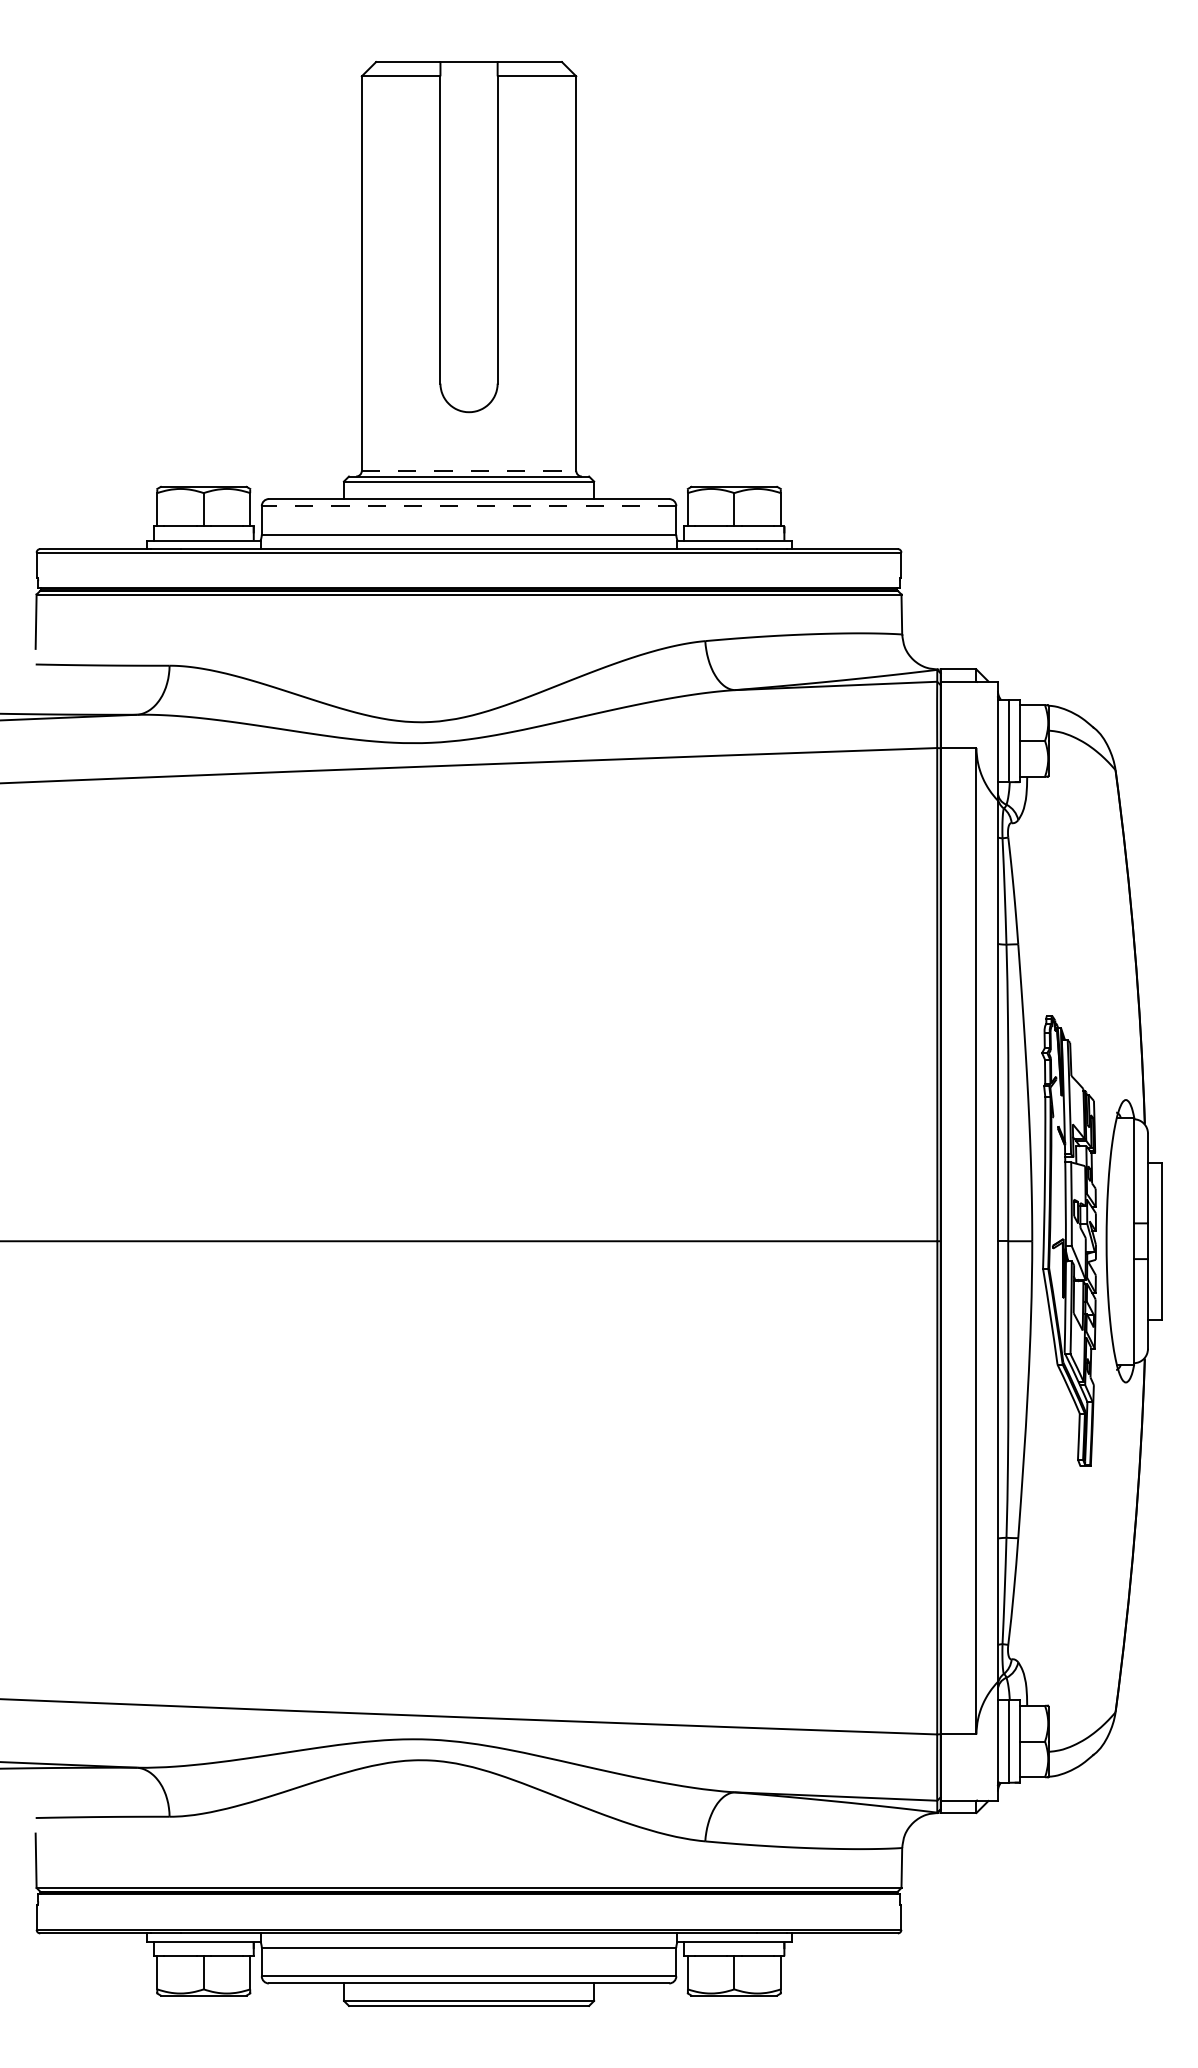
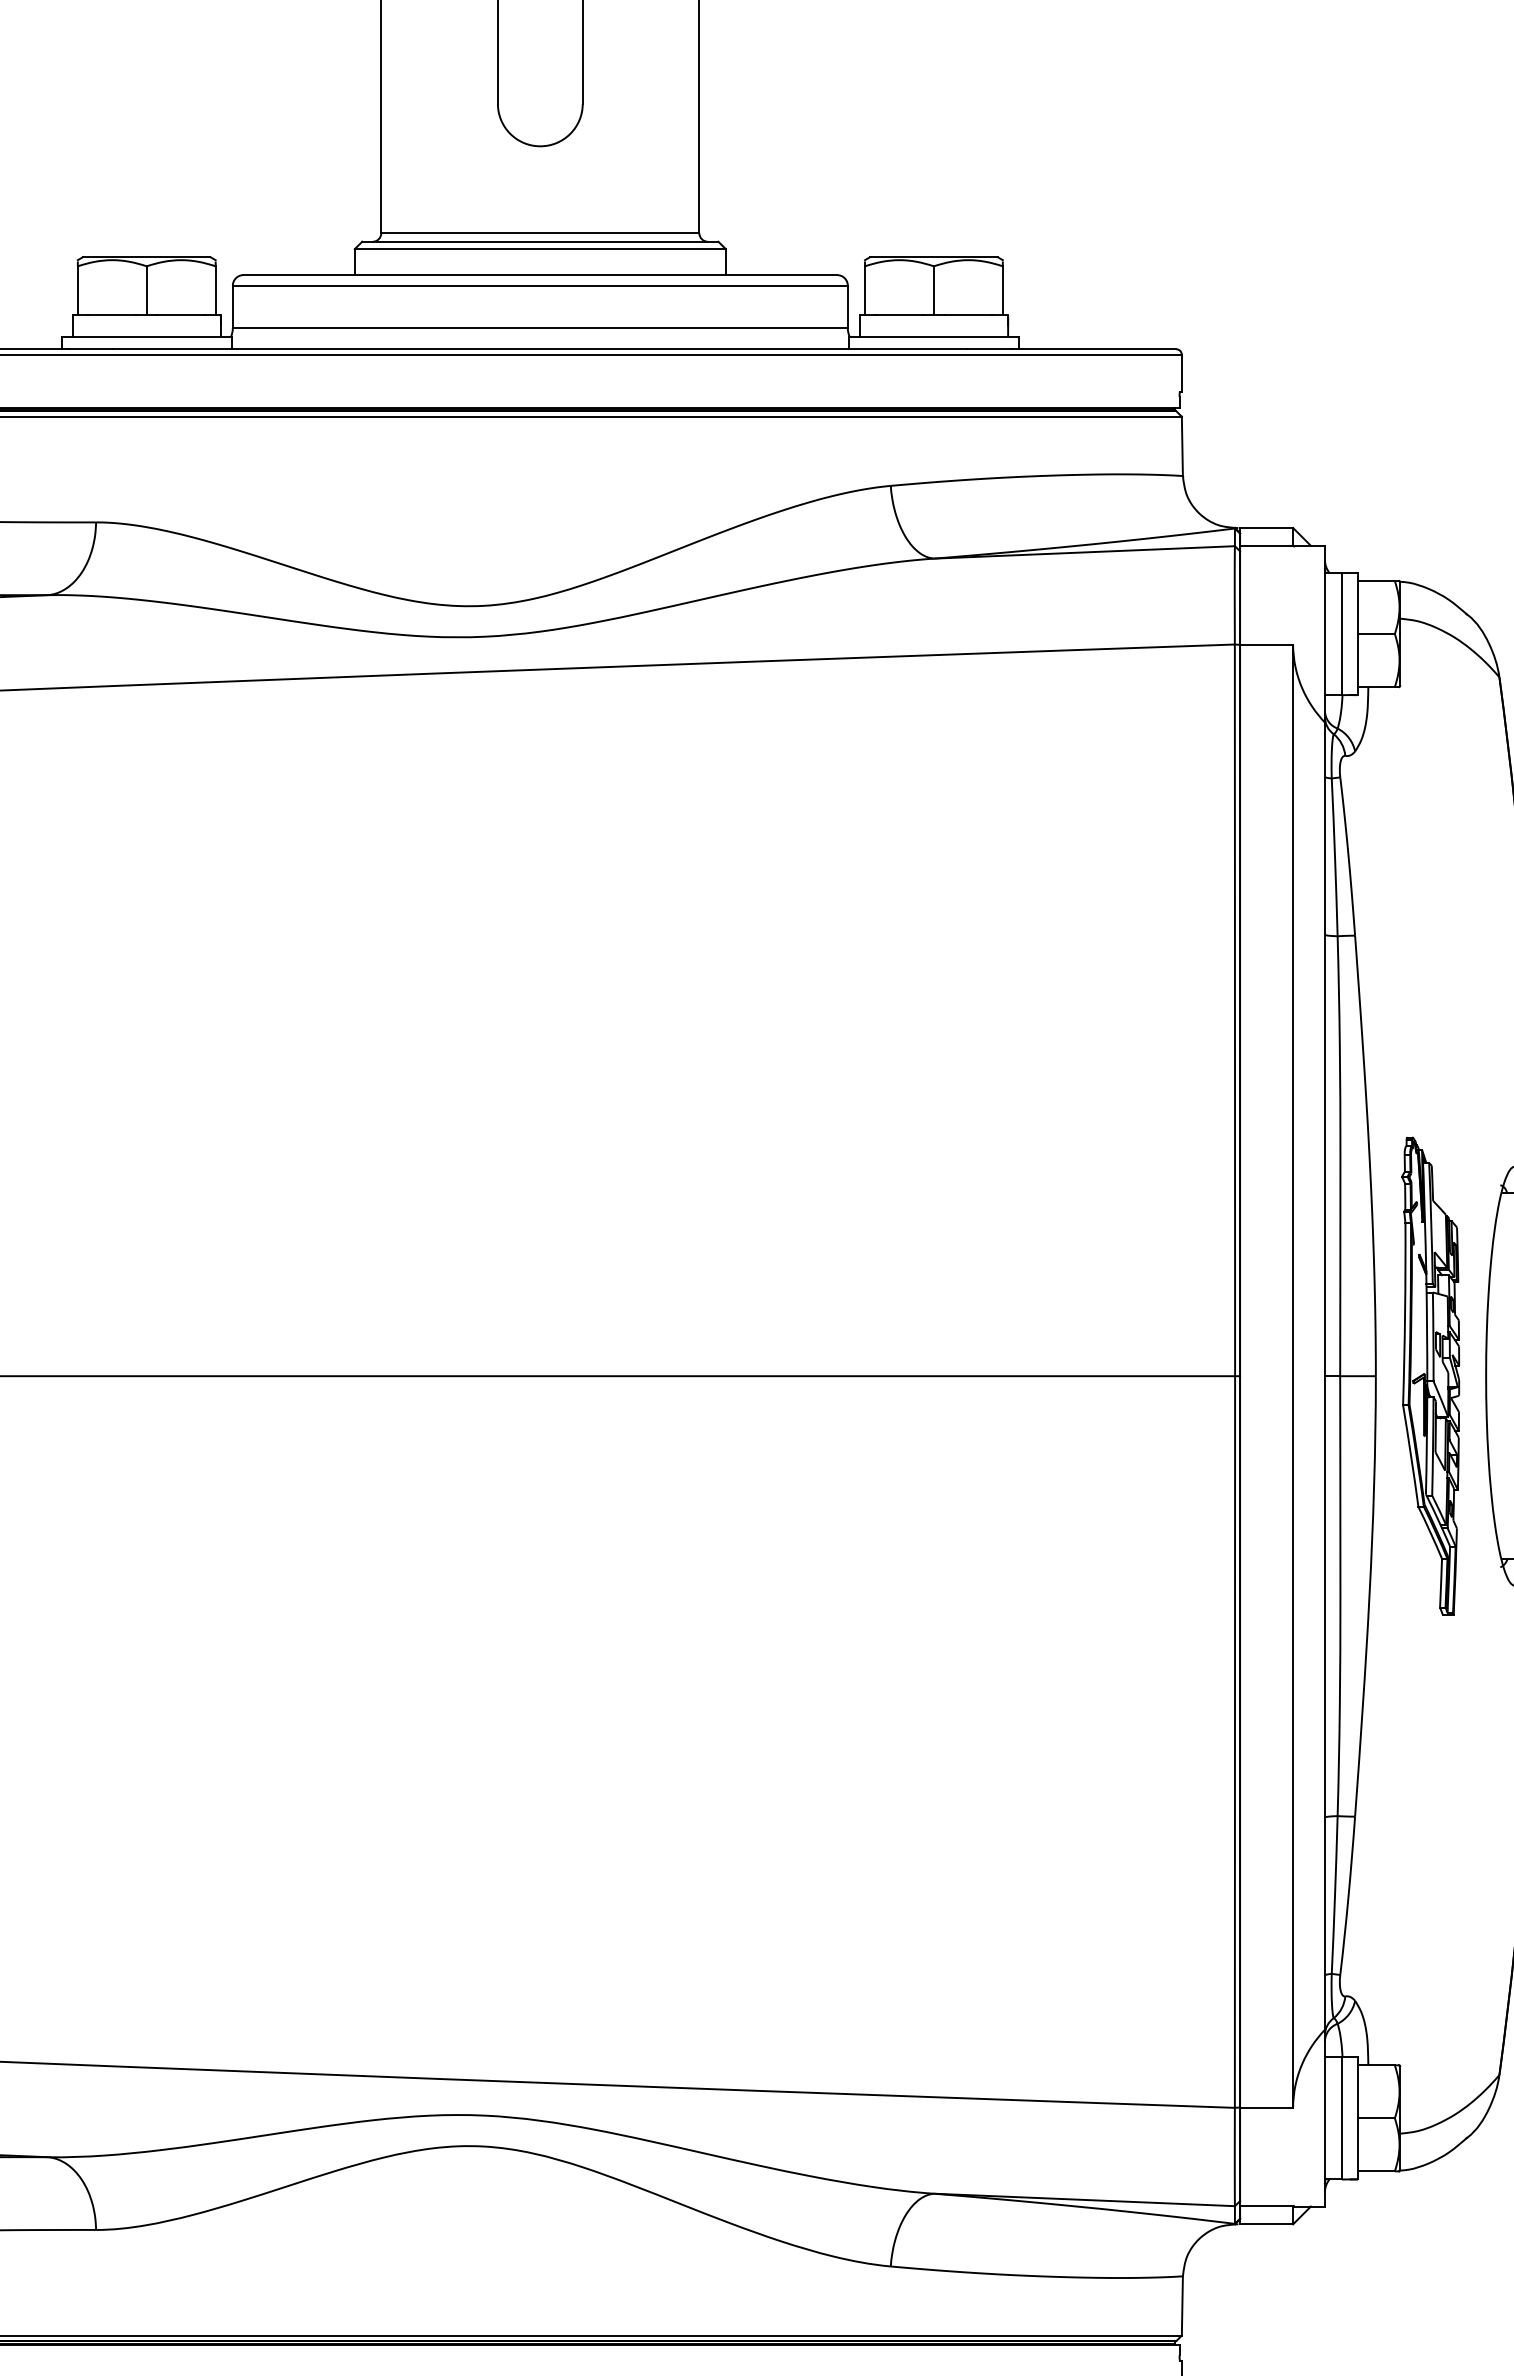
line: (469, 470) -> (541, 232), dashed -> solid
line: (468, 506) -> (539, 286), dashed -> solid
part: (1069, 1240) -> (1431, 1375), size x0.71

